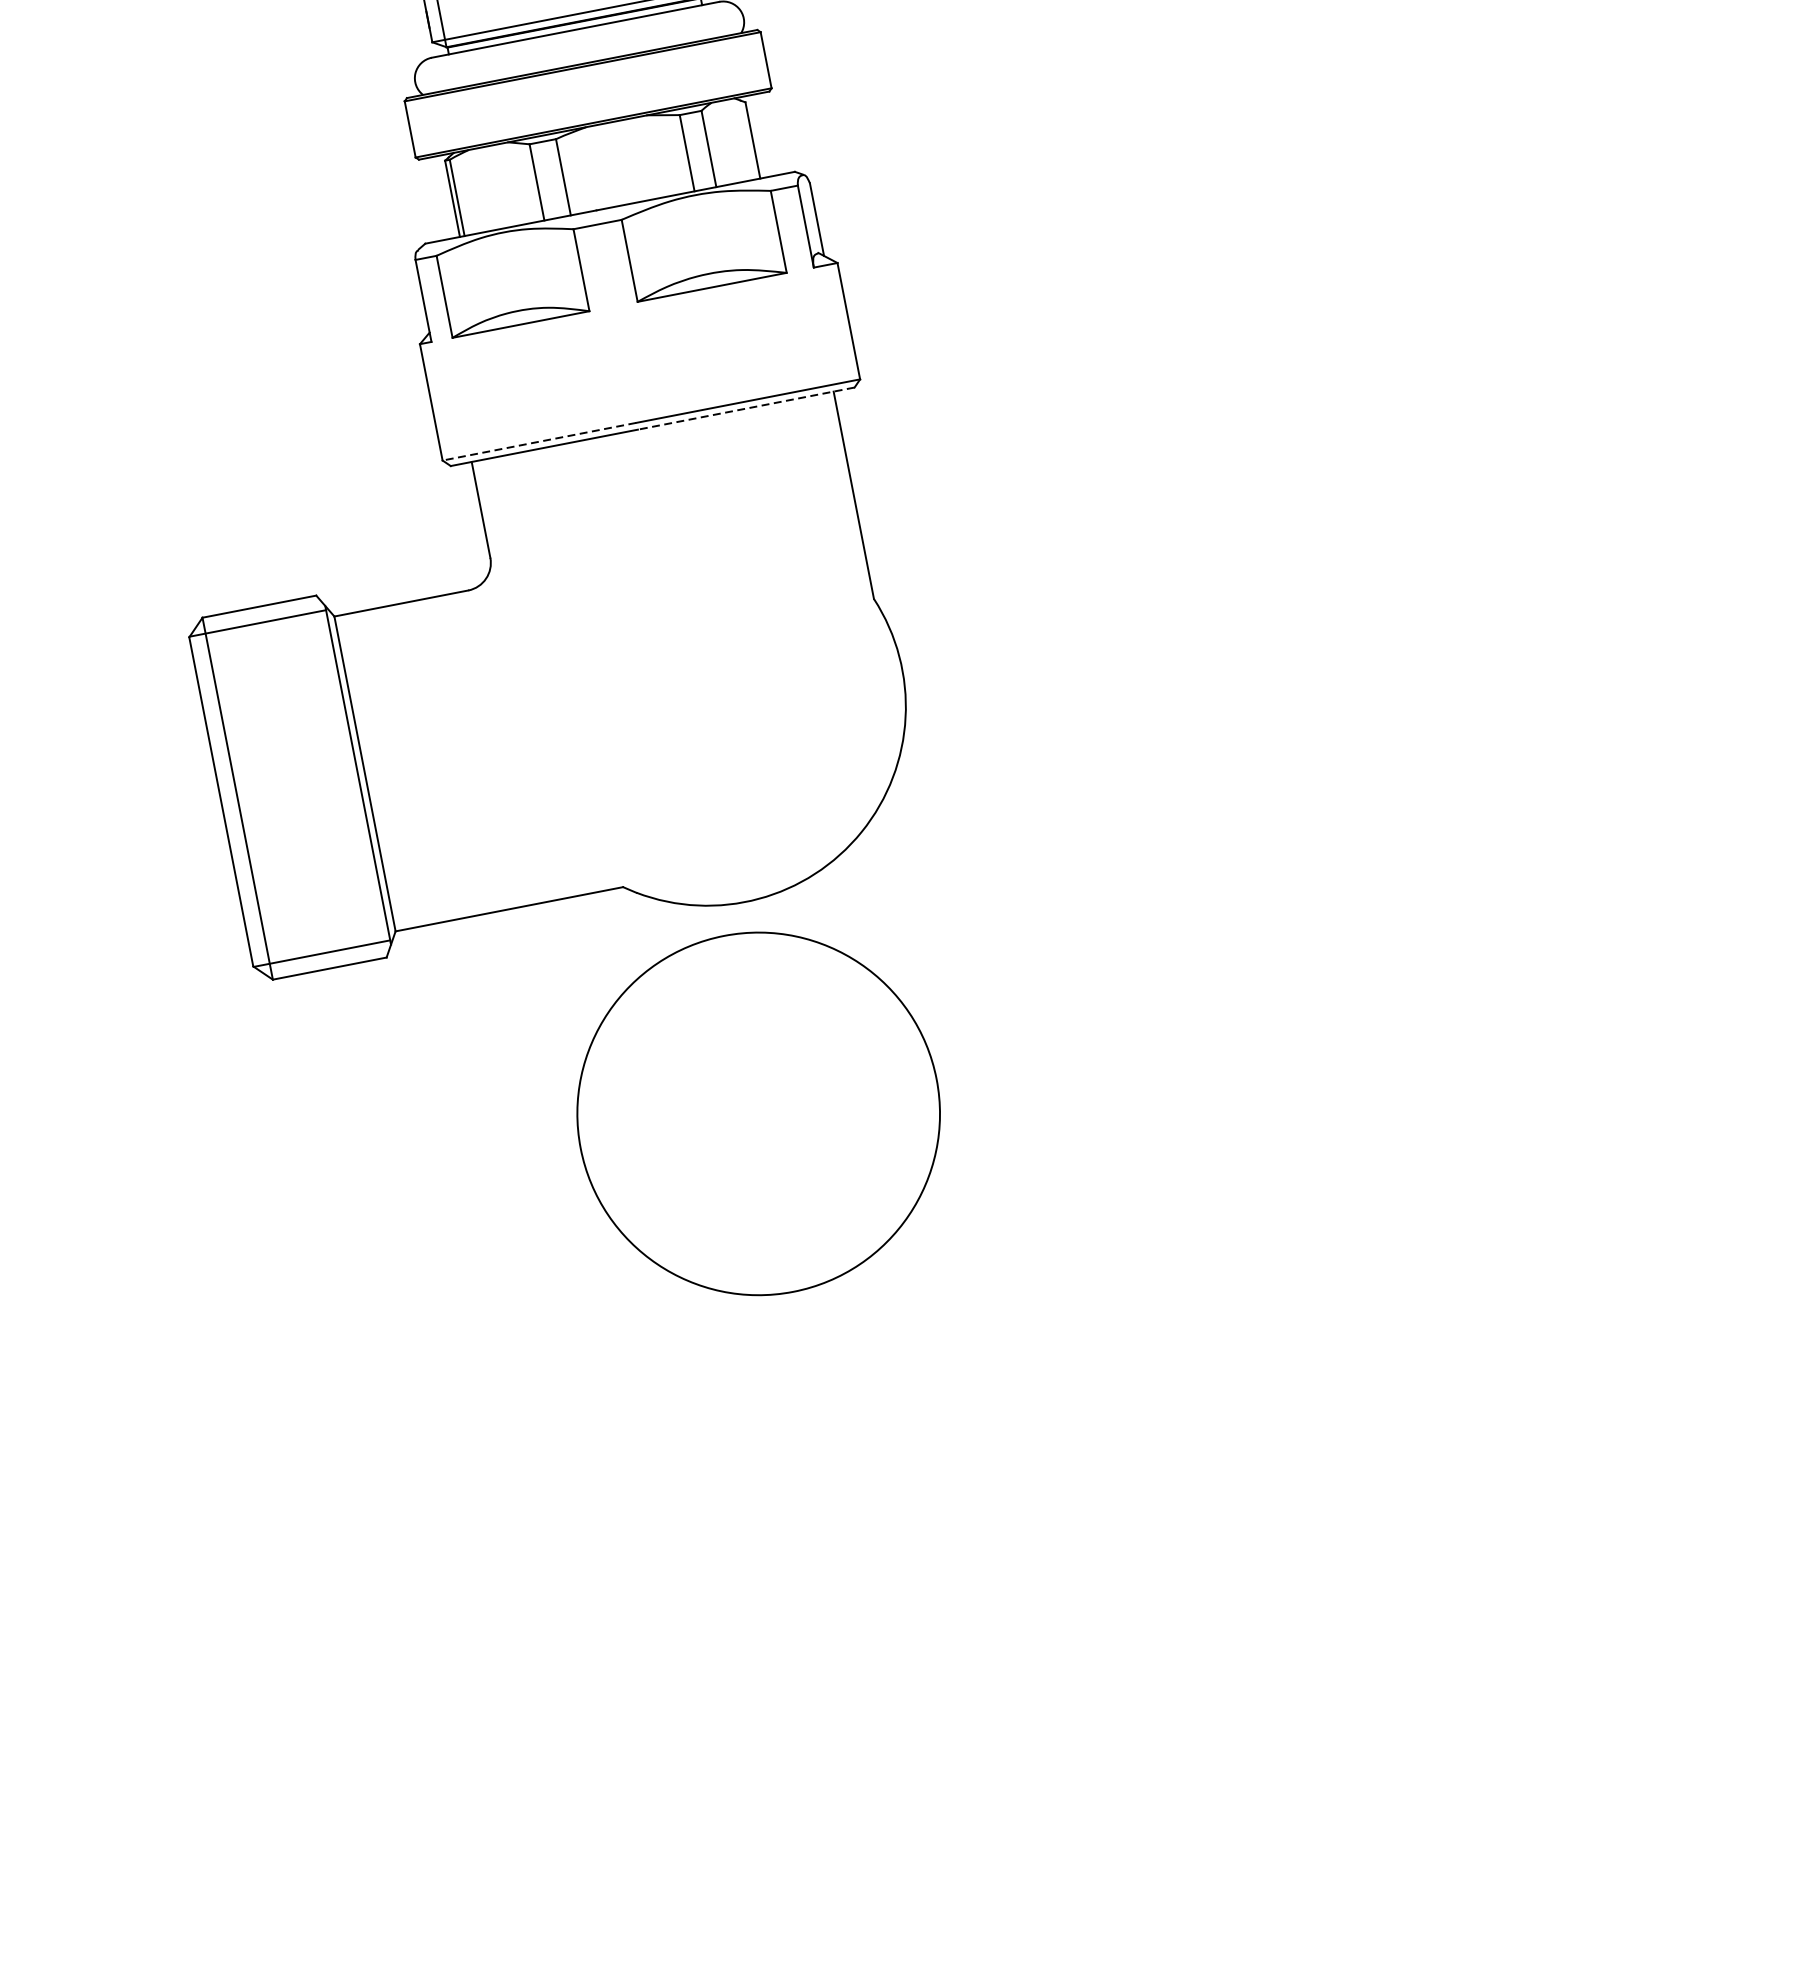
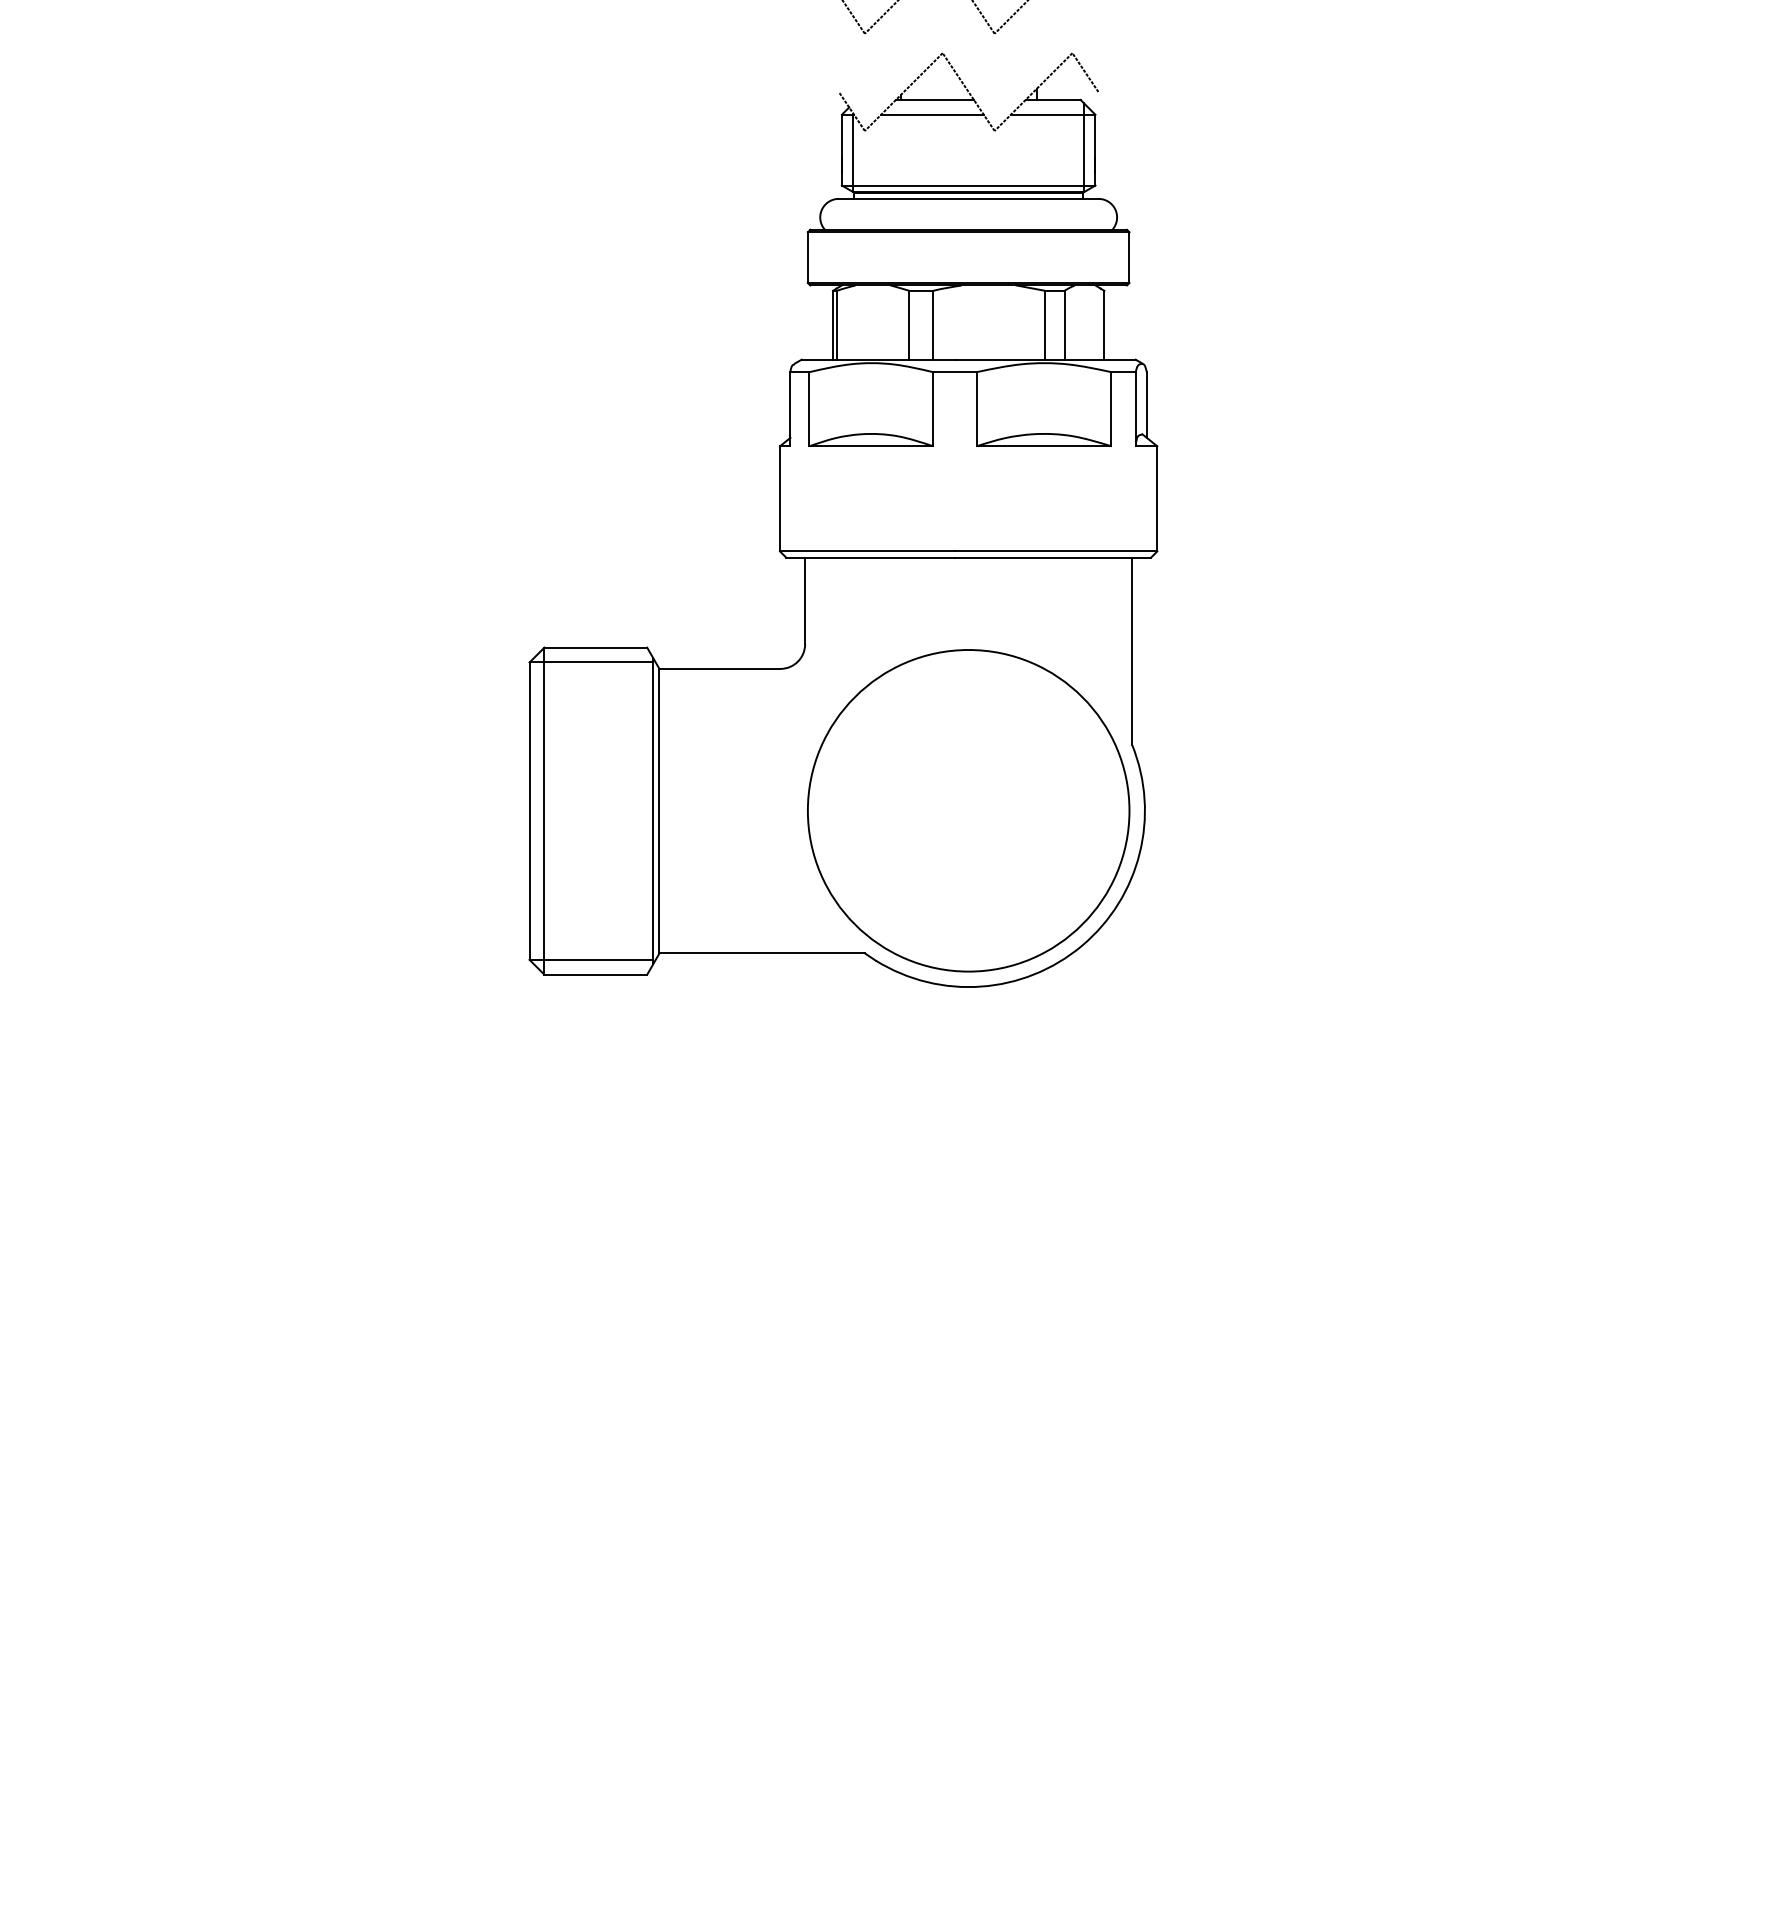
line: (746, 408) -> (1053, 557), dashed -> solid
line: (539, 441) -> (867, 551), dashed -> solid
circle: (758, 1113) -> (968, 810), moved

